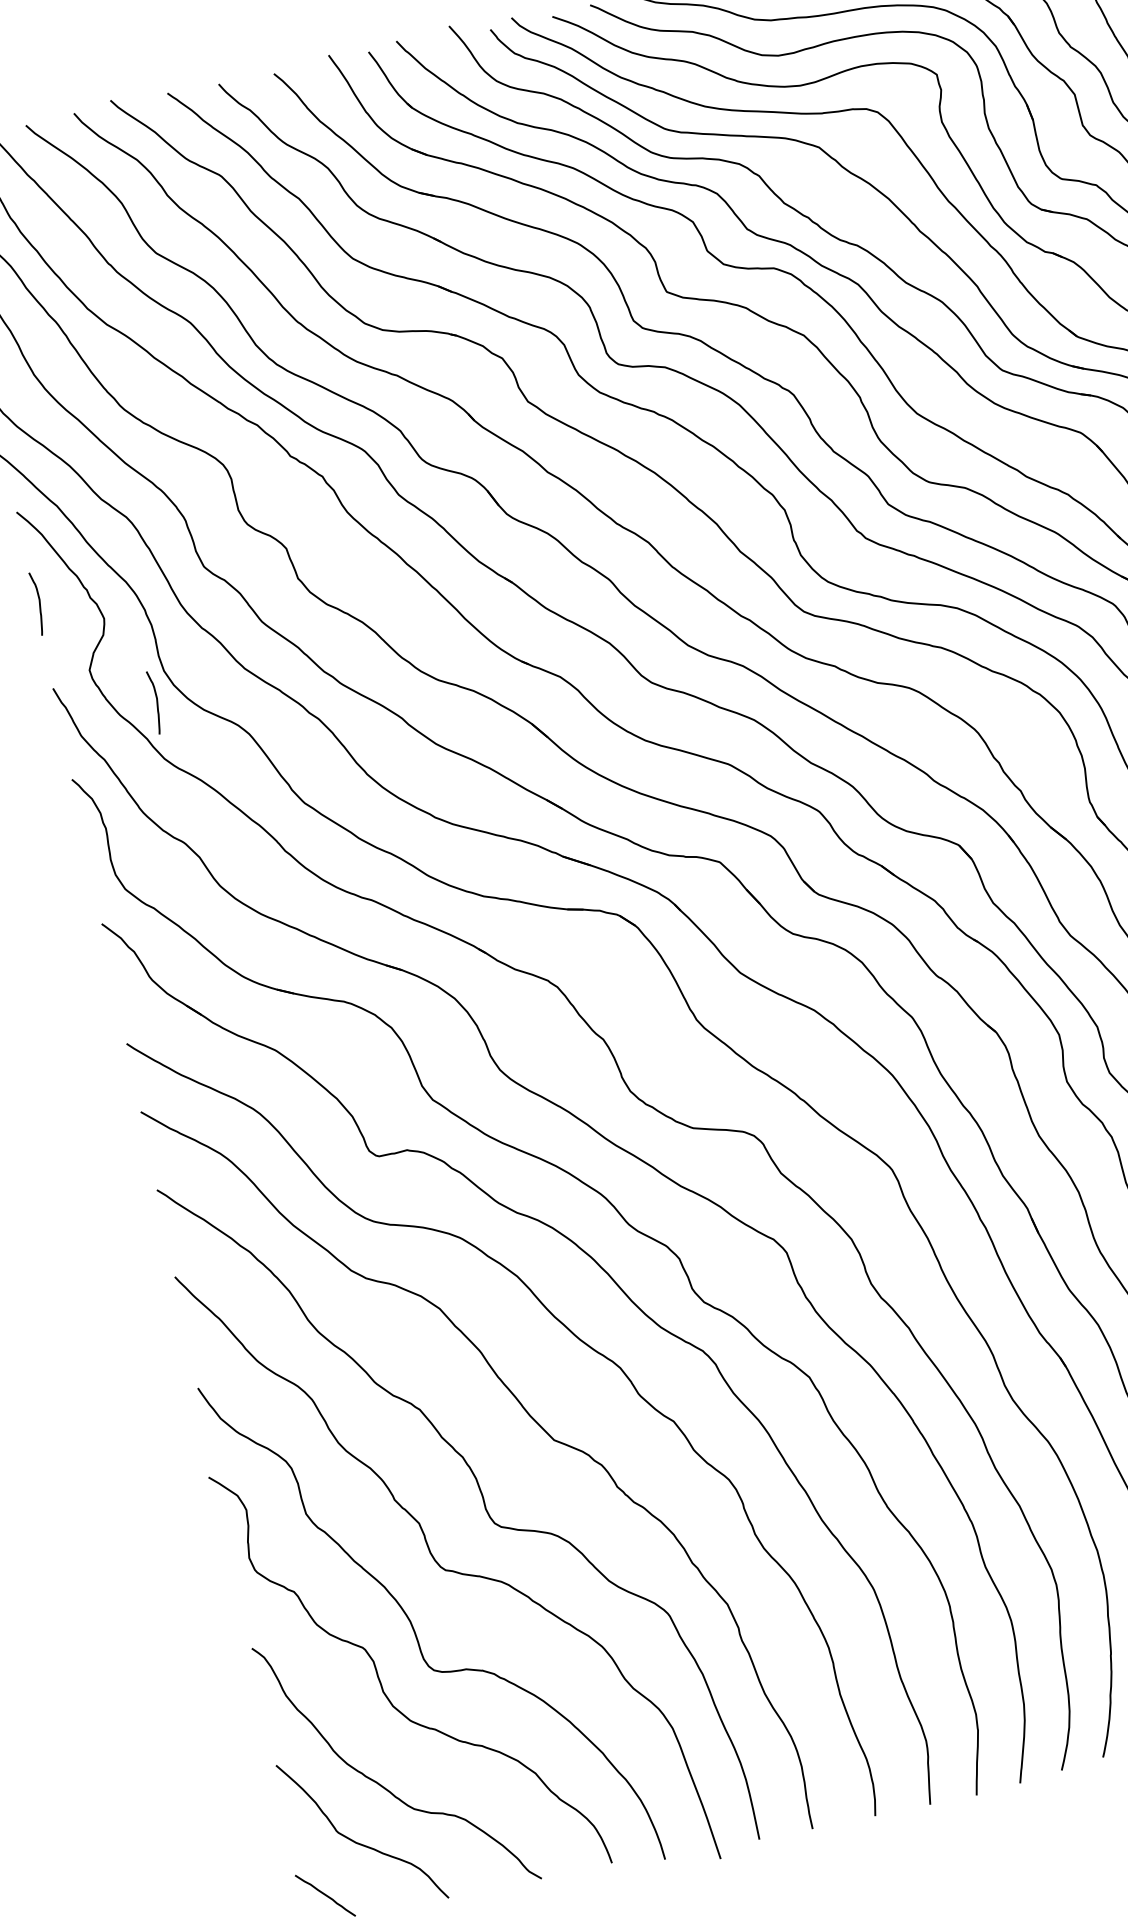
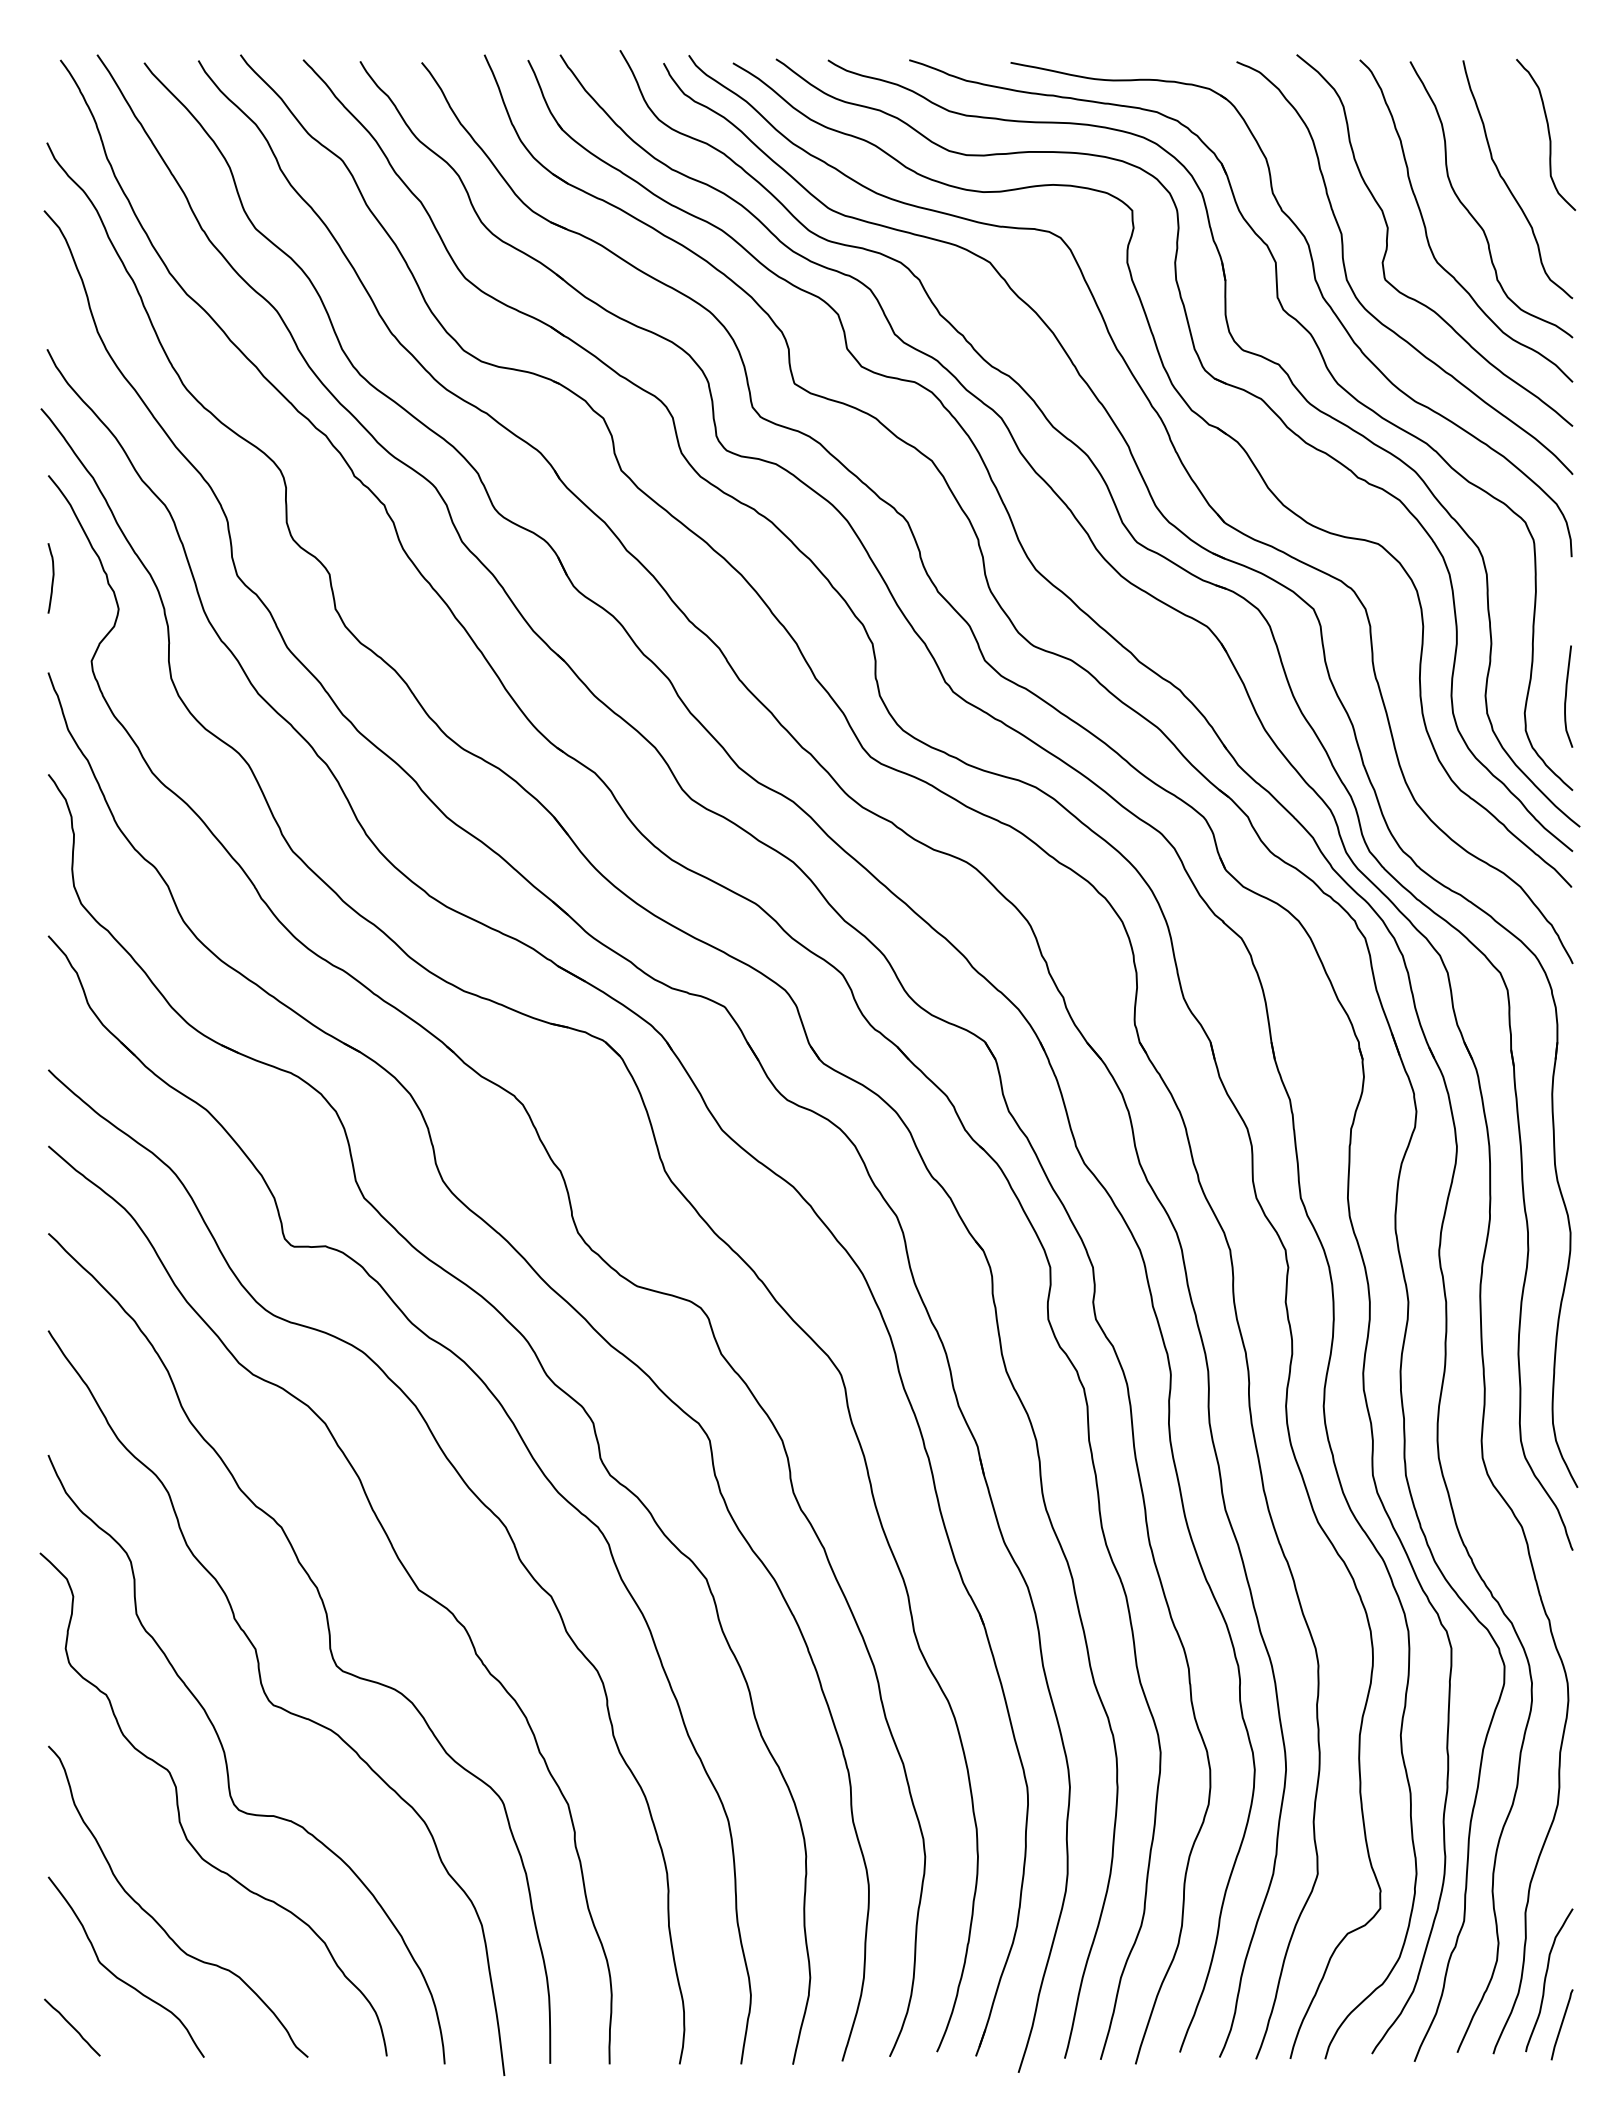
curve: (156, 702) -> (156, 710), removed

